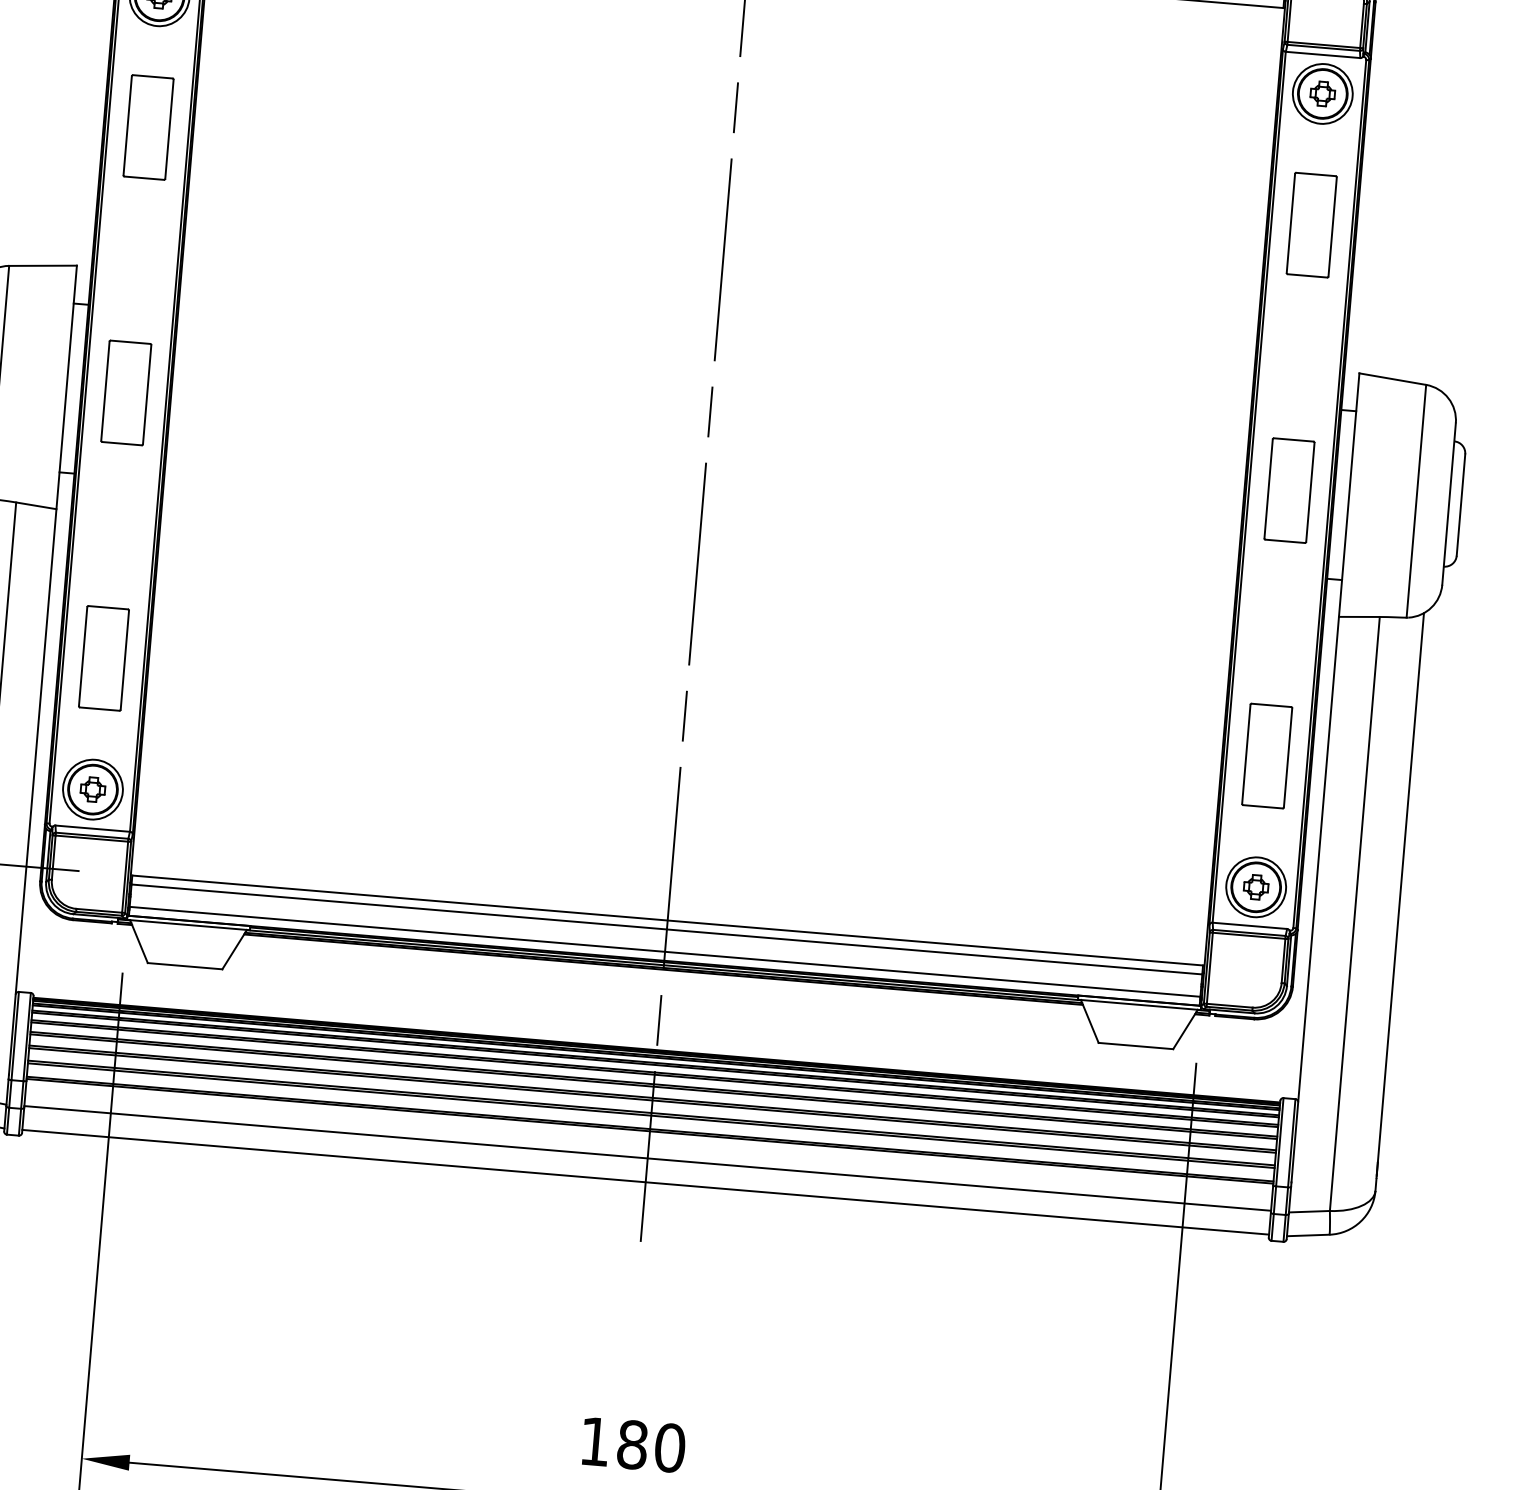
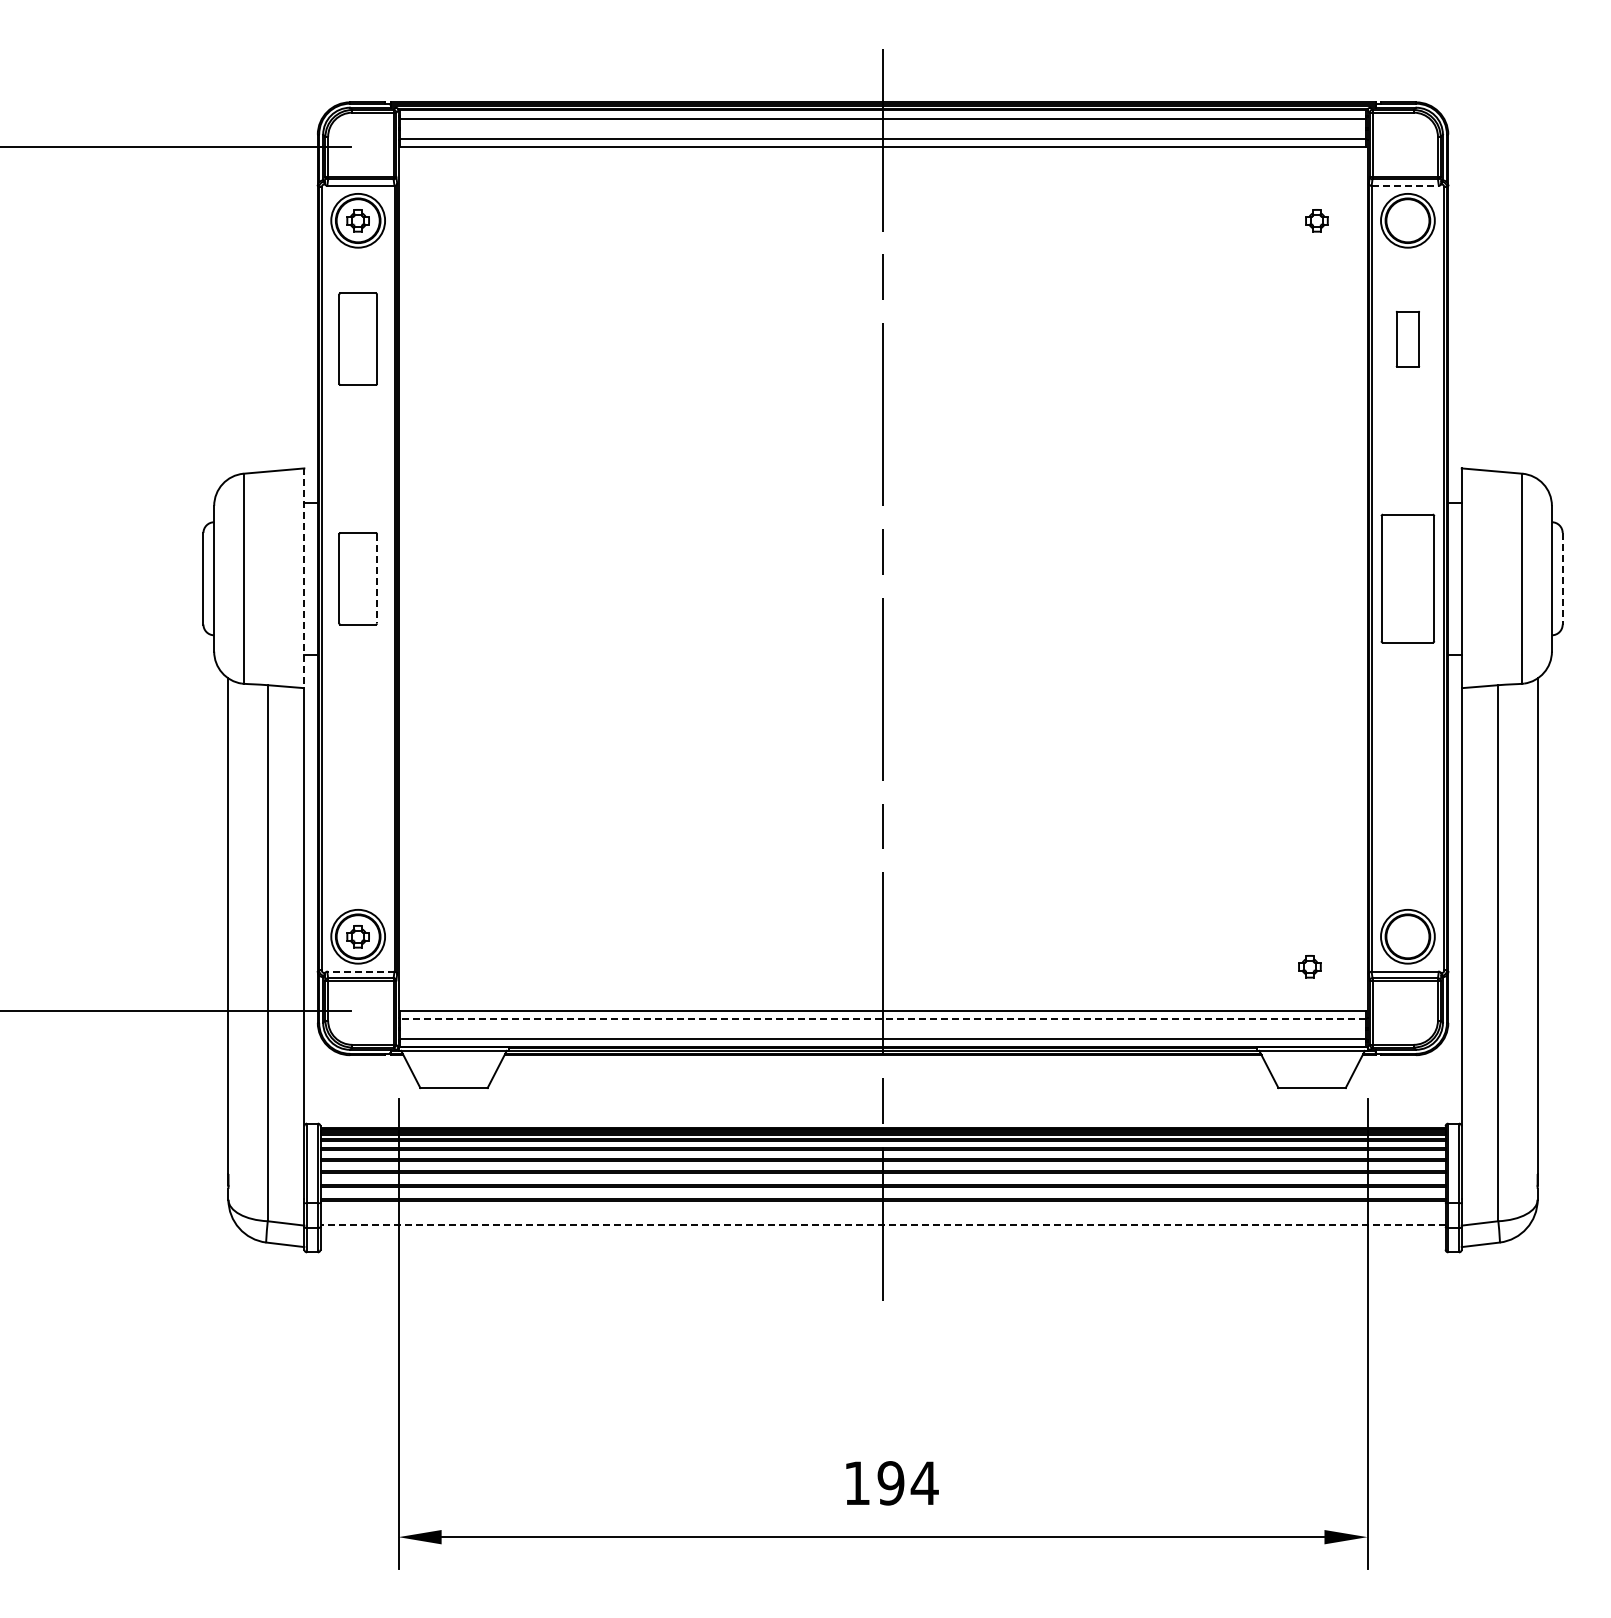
line: (1323, 54) -> (1405, 185), solid -> dashed
part: (1322, 93) -> (1316, 220), moved
part: (1311, 224) -> (1407, 338), size x0.6
line: (66, 387) -> (304, 578), solid -> dashed
line: (147, 394) -> (377, 578), solid -> dashed
part: (1289, 490) -> (1407, 578), size x1.4
line: (1460, 504) -> (1562, 578), solid -> dashed
part: (103, 657) -> (357, 817), removed
part: (1266, 755) -> (1407, 817), removed
line: (92, 828) -> (360, 971), solid -> dashed
part: (1255, 887) -> (1309, 966), moved
line: (666, 929) -> (882, 1018), solid -> dashed
line: (648, 1158) -> (883, 1225), solid -> dashed
line: (645, 1182) -> (882, 1247), removed
text: (650, 1446) -> (907, 1483), 180 -> 194

